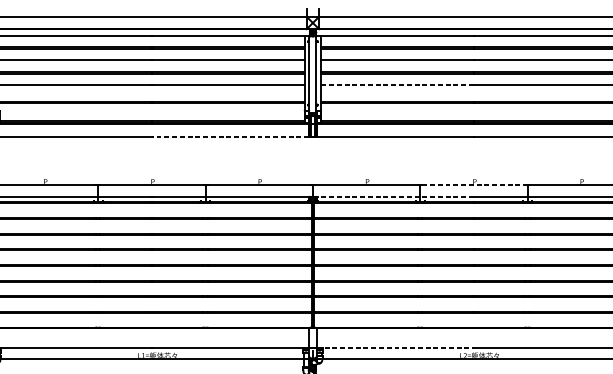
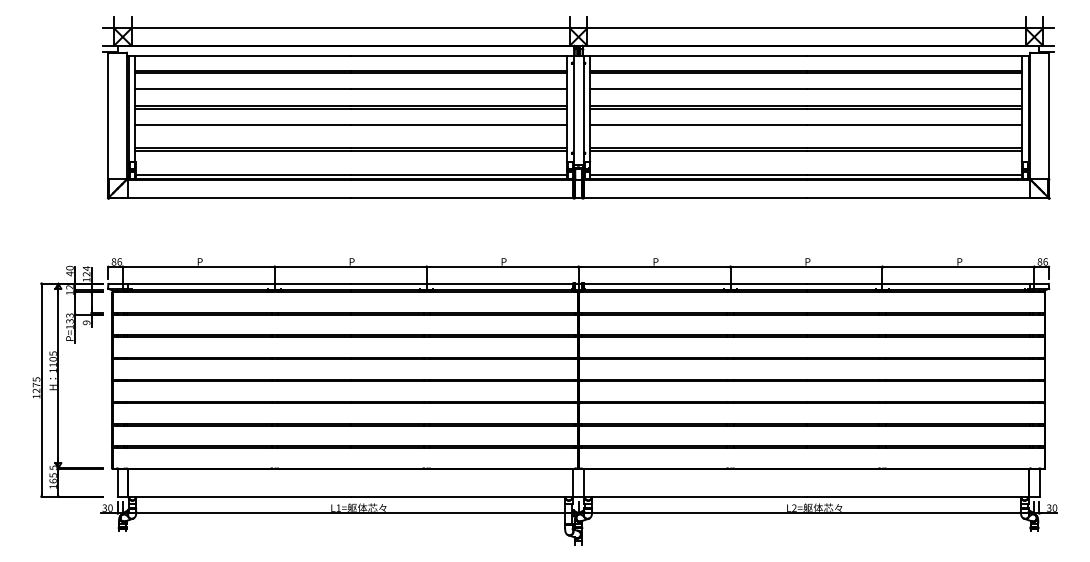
line: (397, 84) -> (698, 124), dashed -> solid
line: (230, 136) -> (461, 197), dashed -> solid
line: (474, 185) -> (807, 267), dashed -> solid
line: (394, 197) -> (694, 283), dashed -> solid
line: (395, 347) -> (695, 496), dashed -> solid

